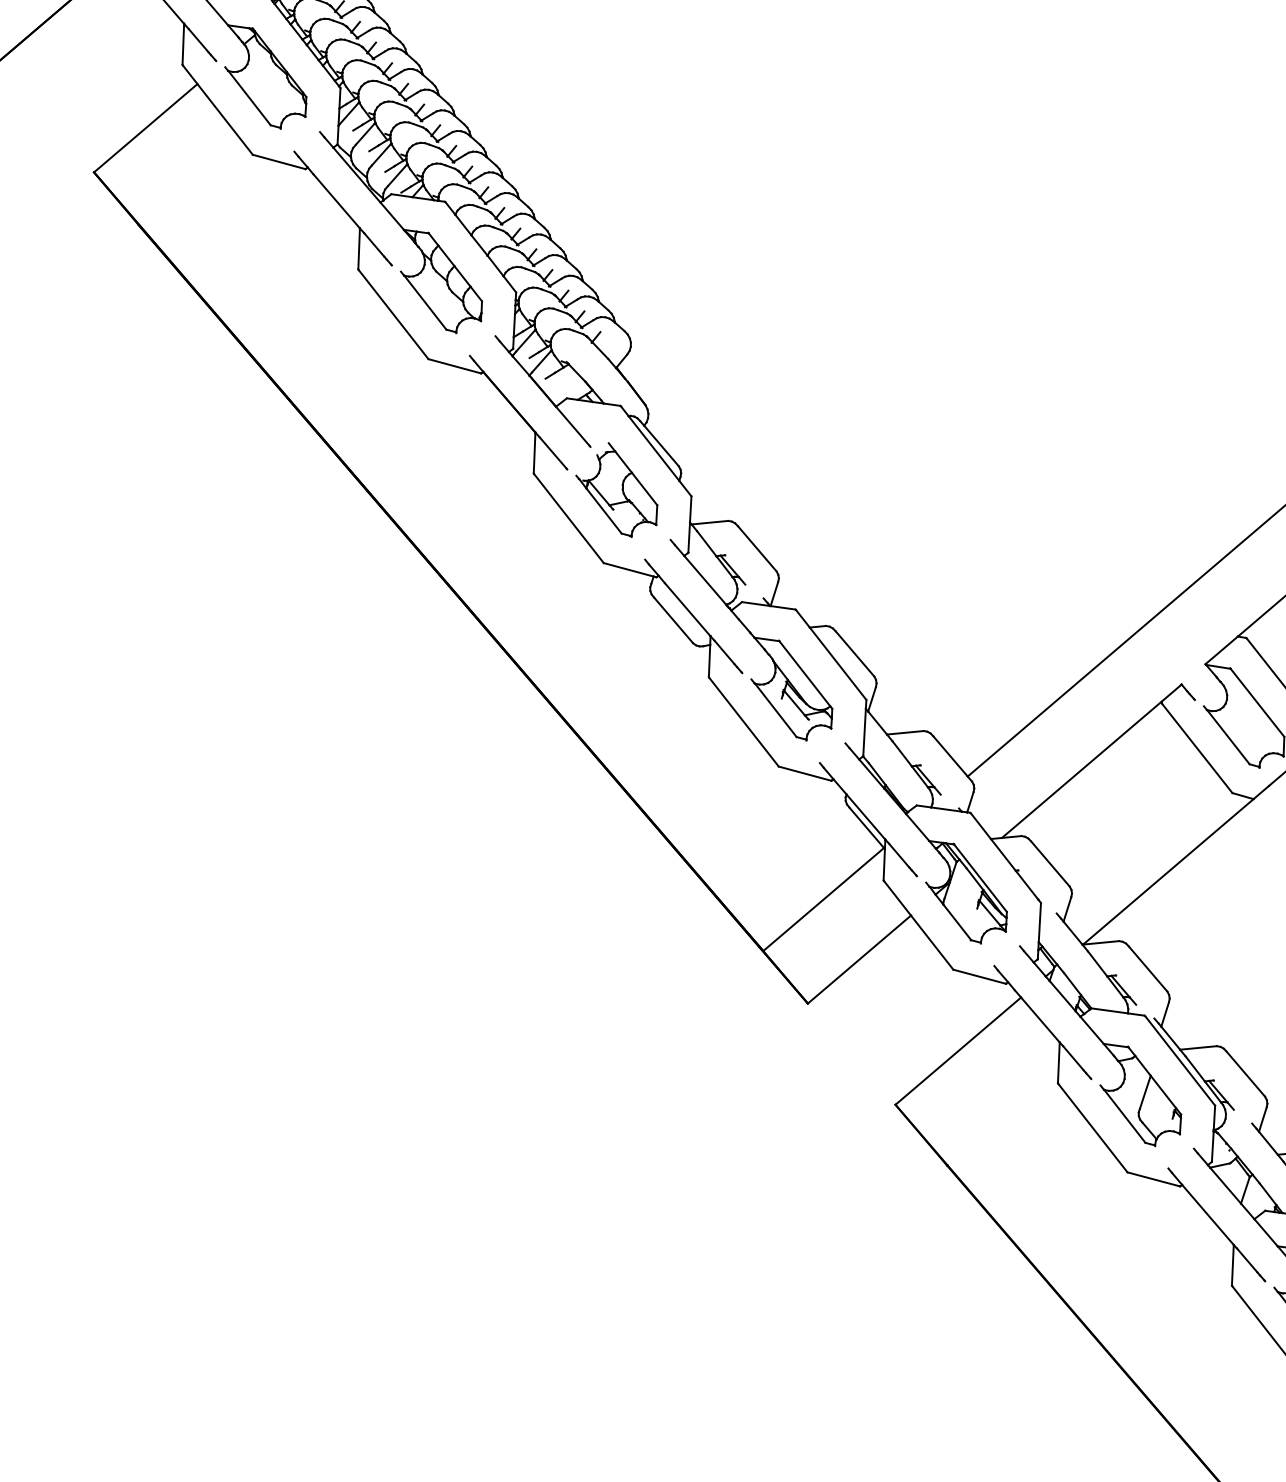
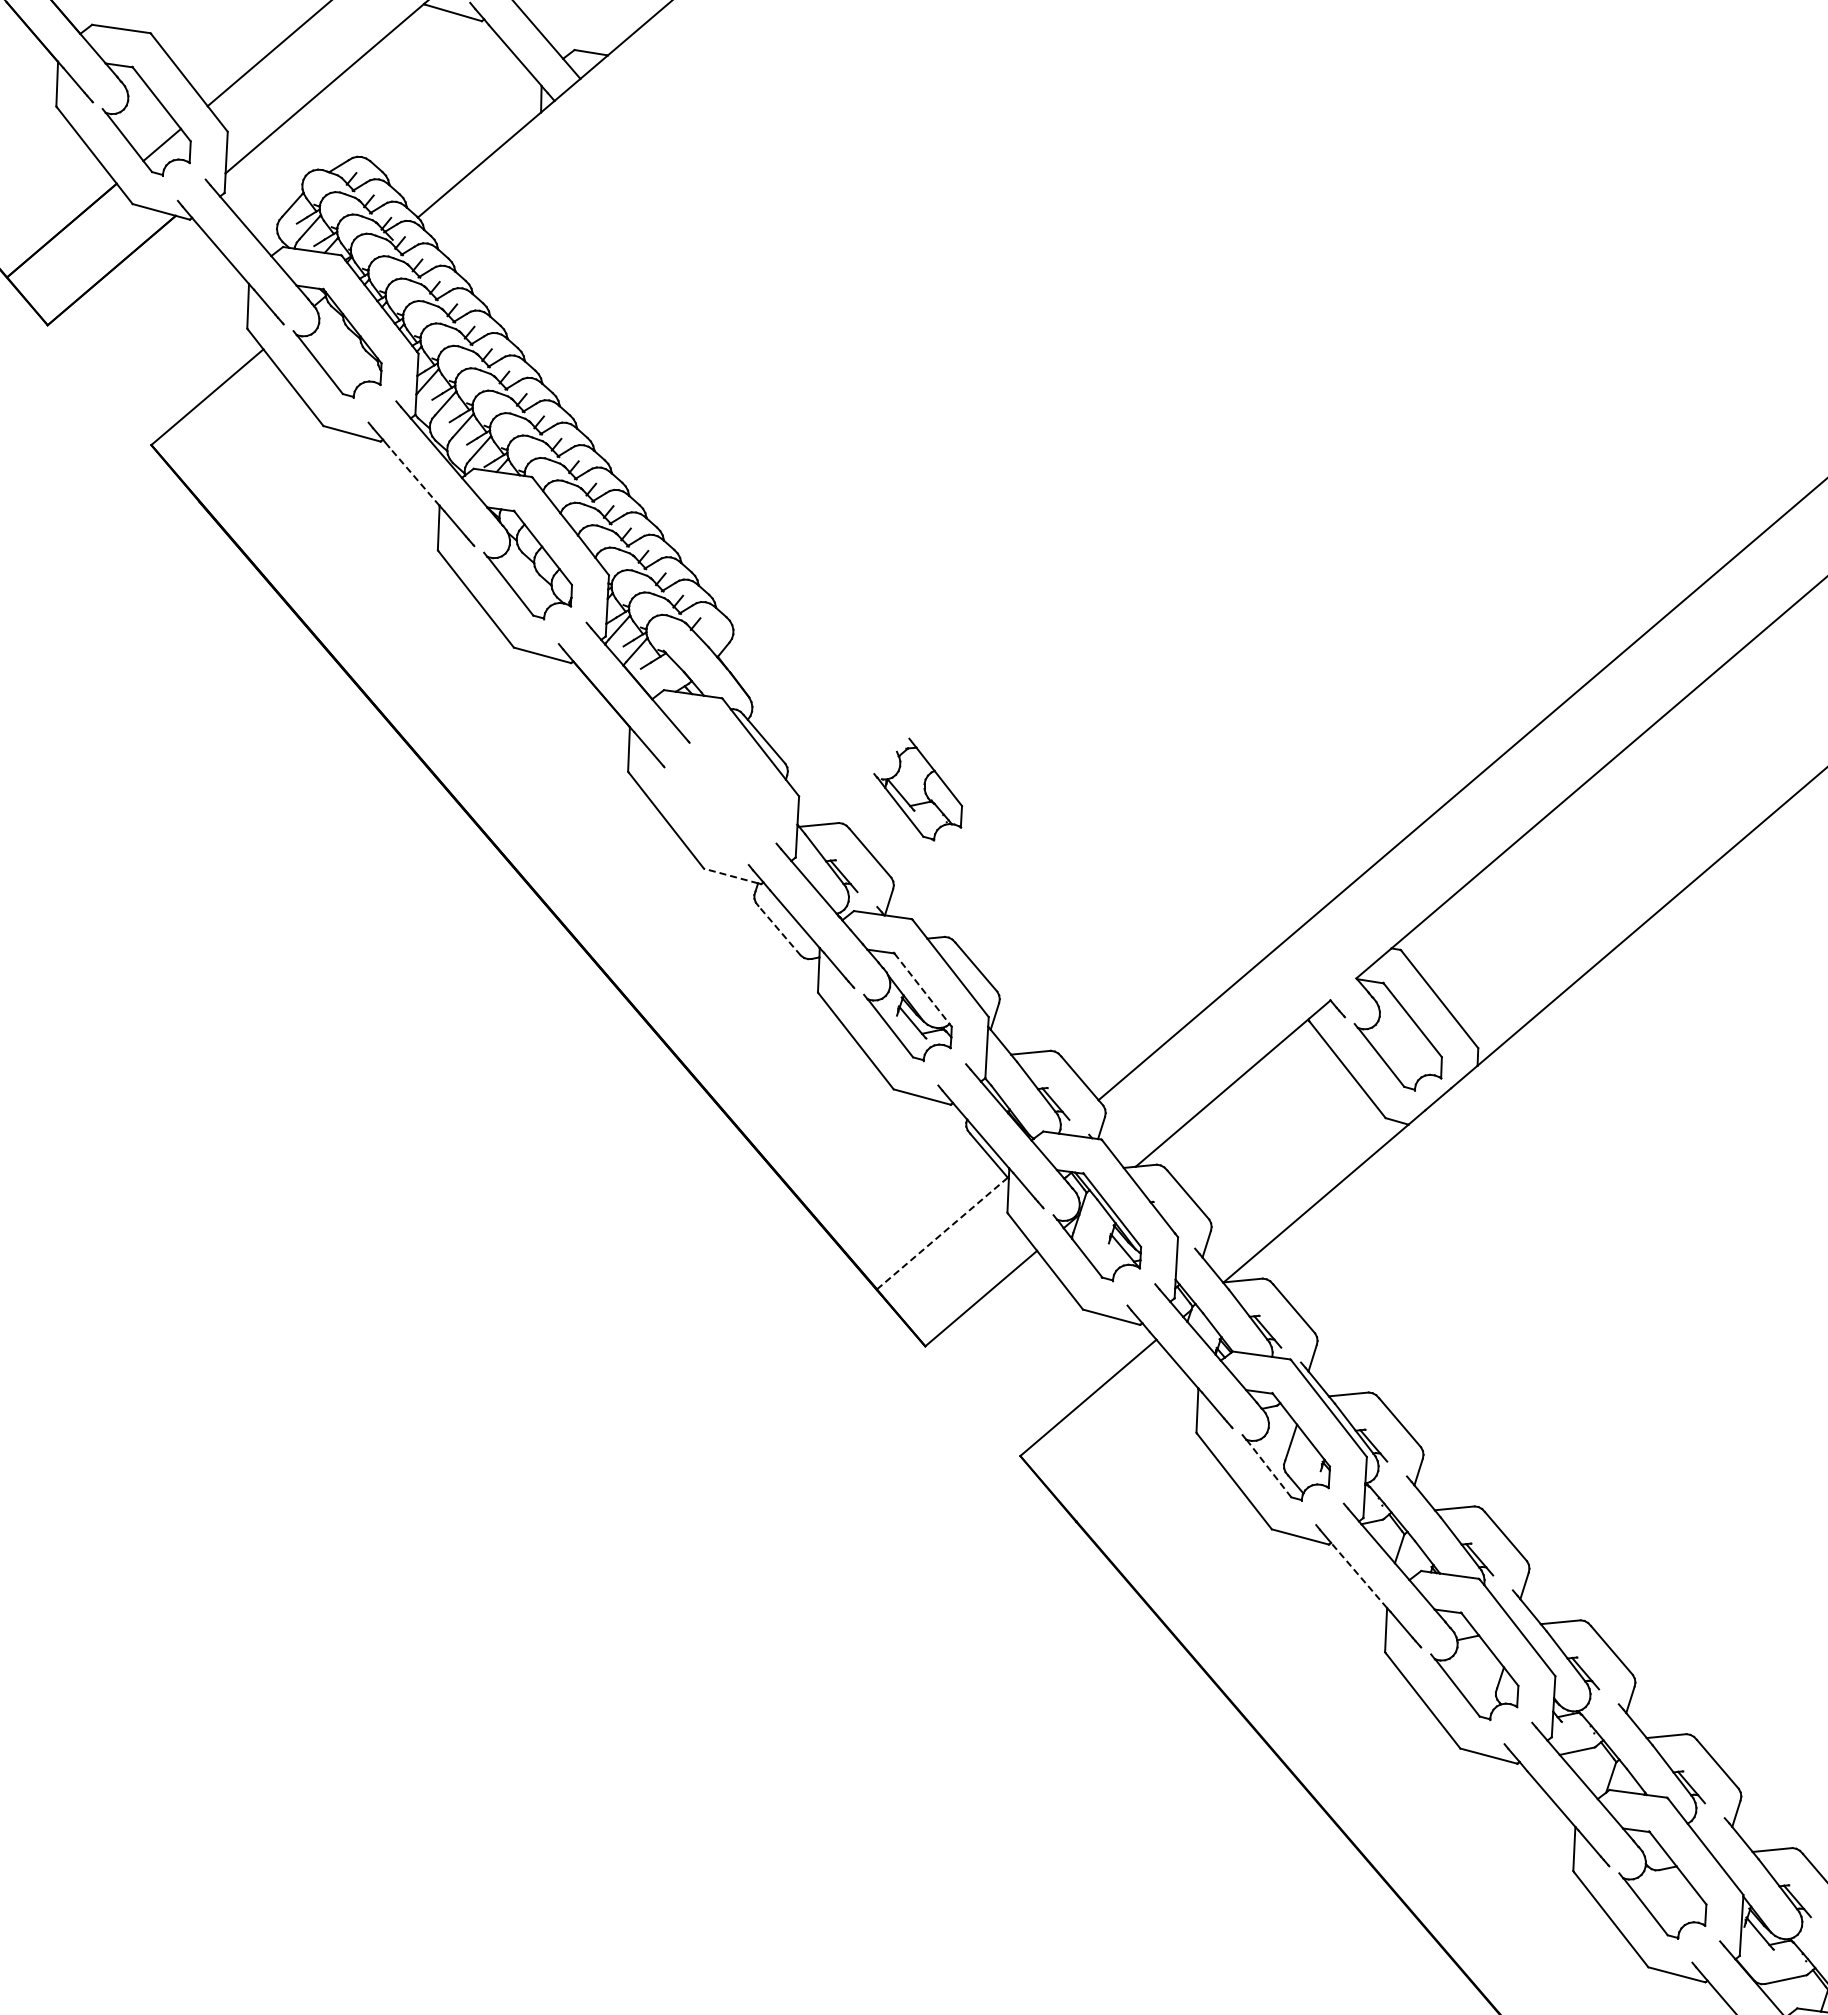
line: (336, 201) -> (414, 476), solid -> dashed
part: (616, 490) -> (917, 789), moved
line: (628, 569) -> (730, 875), solid -> dashed
line: (673, 620) -> (779, 930), solid -> dashed
line: (805, 673) -> (922, 988), solid -> dashed
line: (823, 899) -> (942, 1233), solid -> dashed
line: (1124, 1116) -> (1268, 1468), solid -> dashed
line: (1208, 1214) -> (1359, 1575), solid -> dashed

